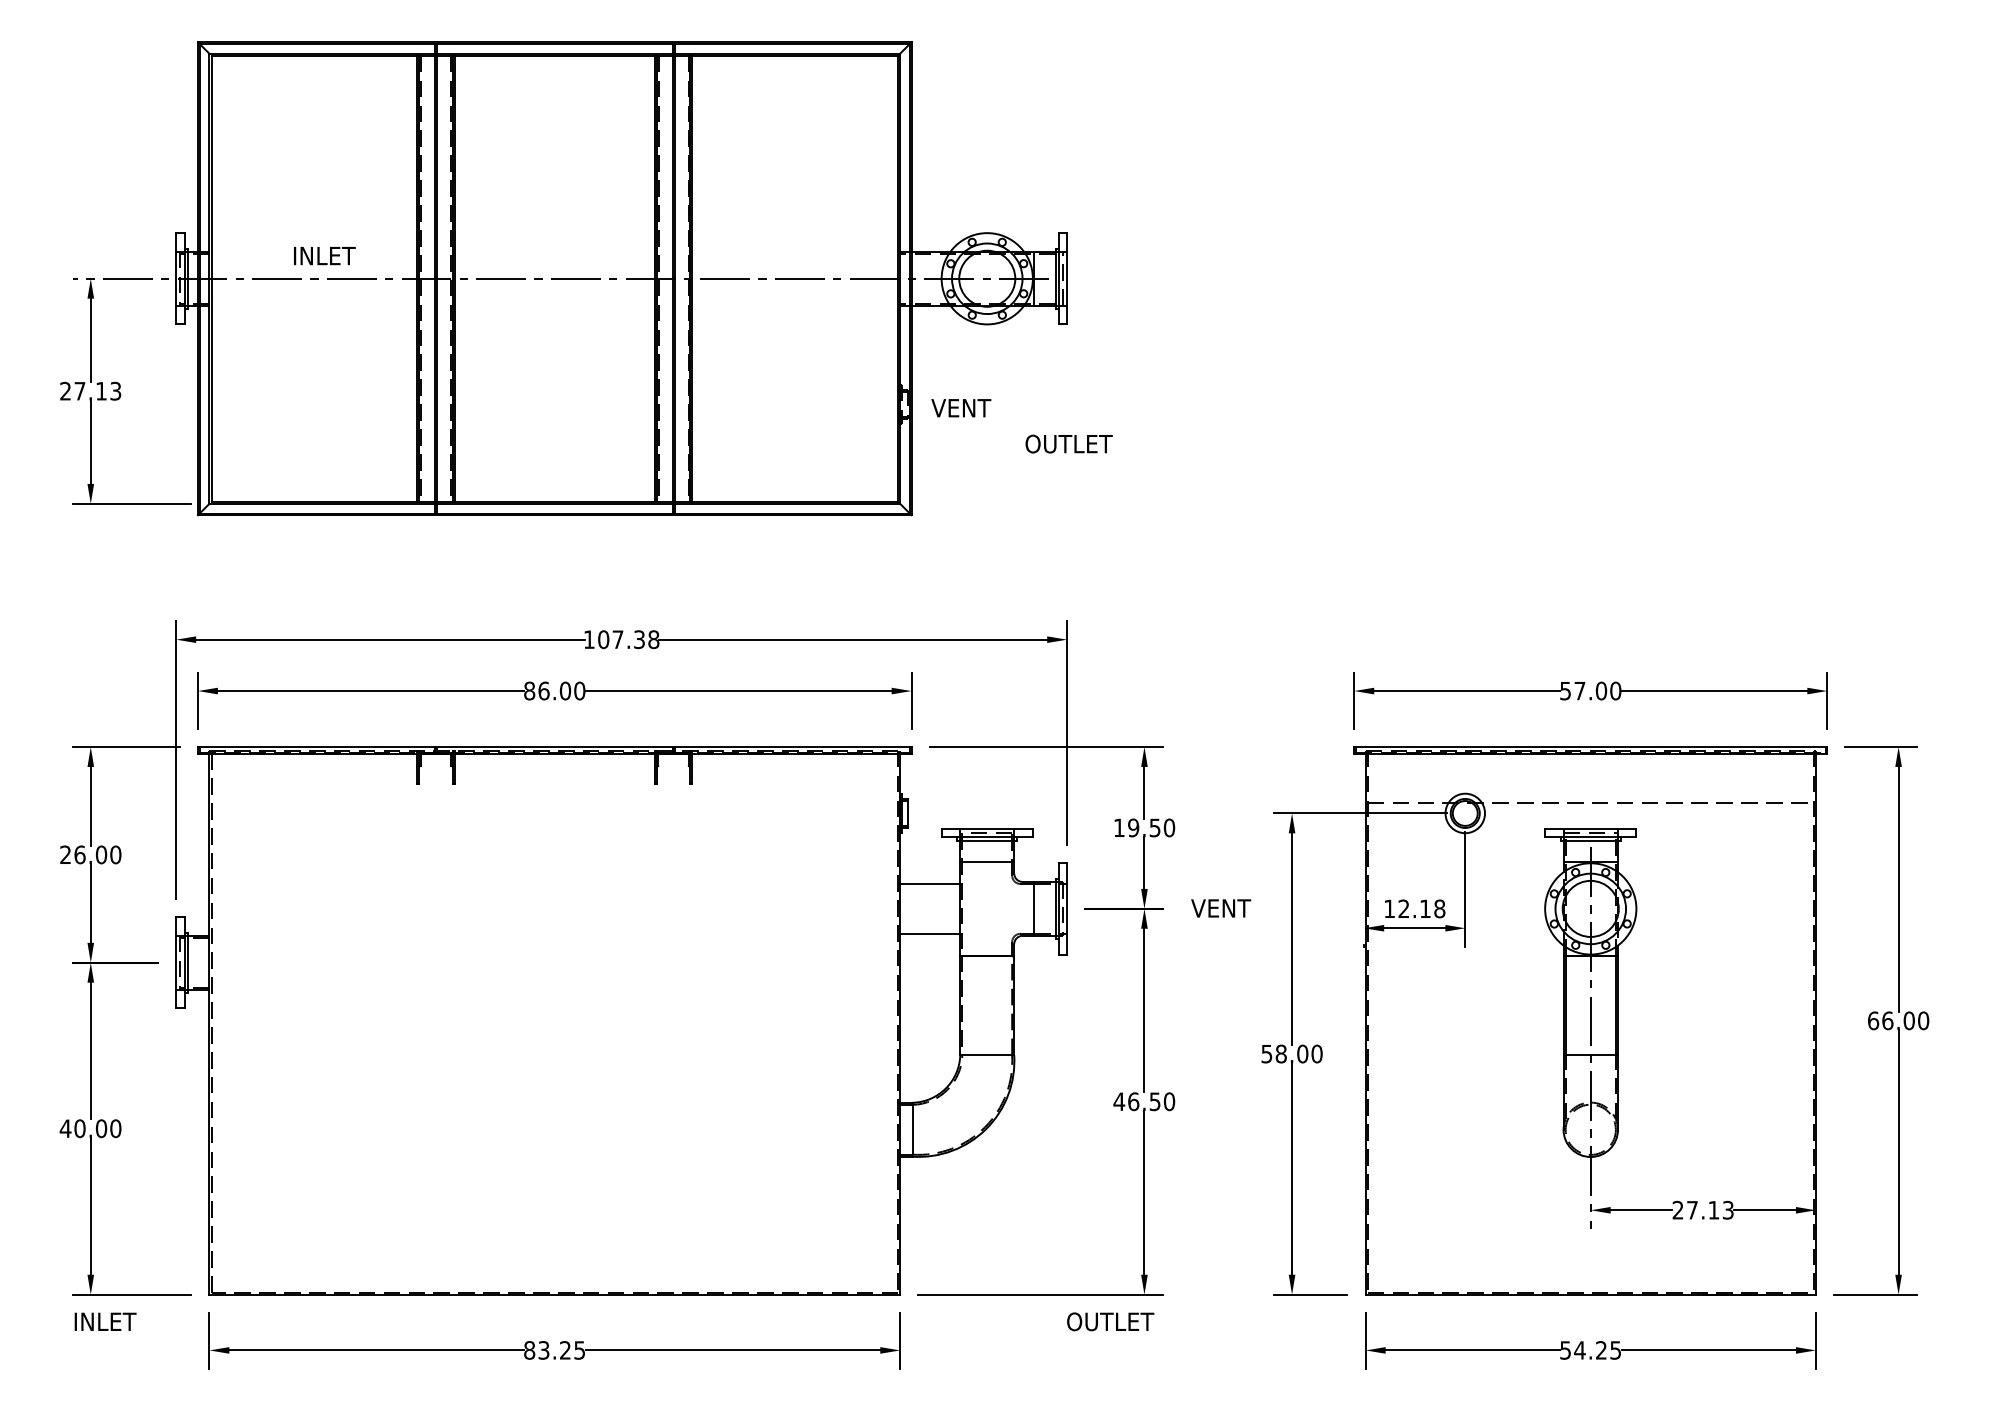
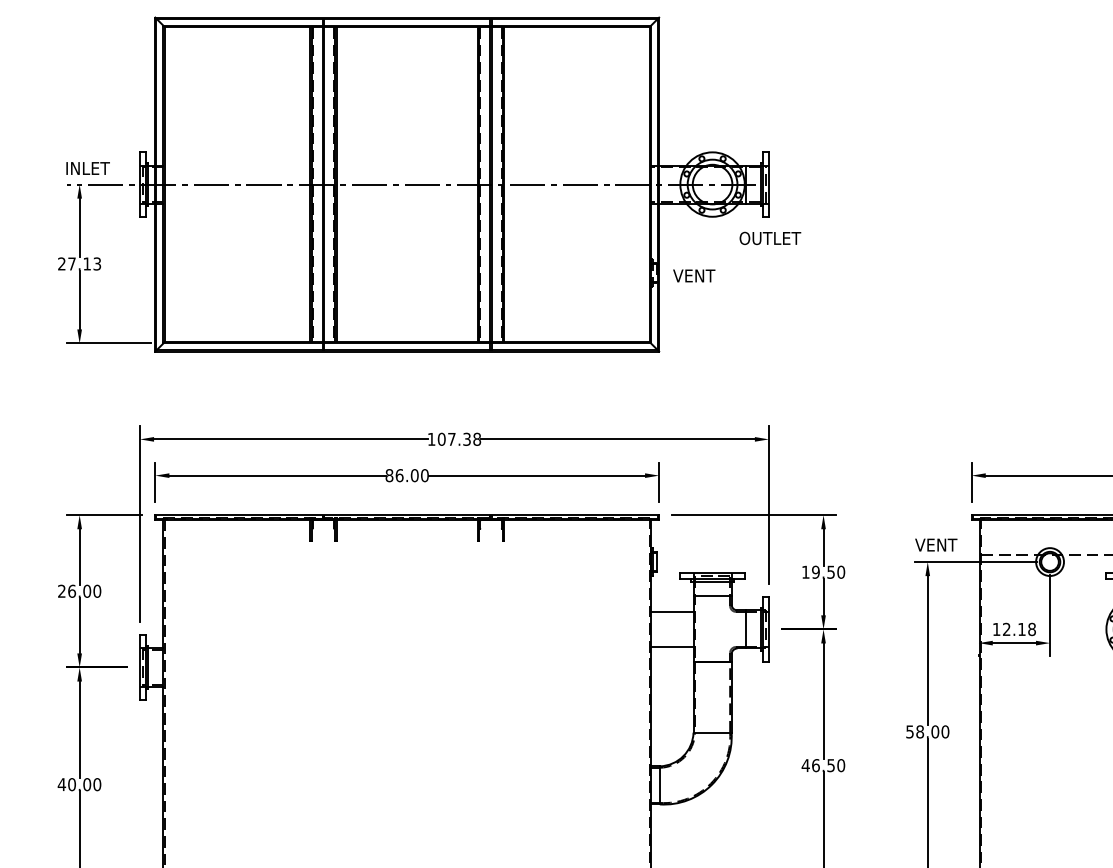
text: (324, 256) -> (87, 168), moved
text: (1068, 443) -> (769, 238), moved
text: (1221, 908) -> (936, 545), moved

